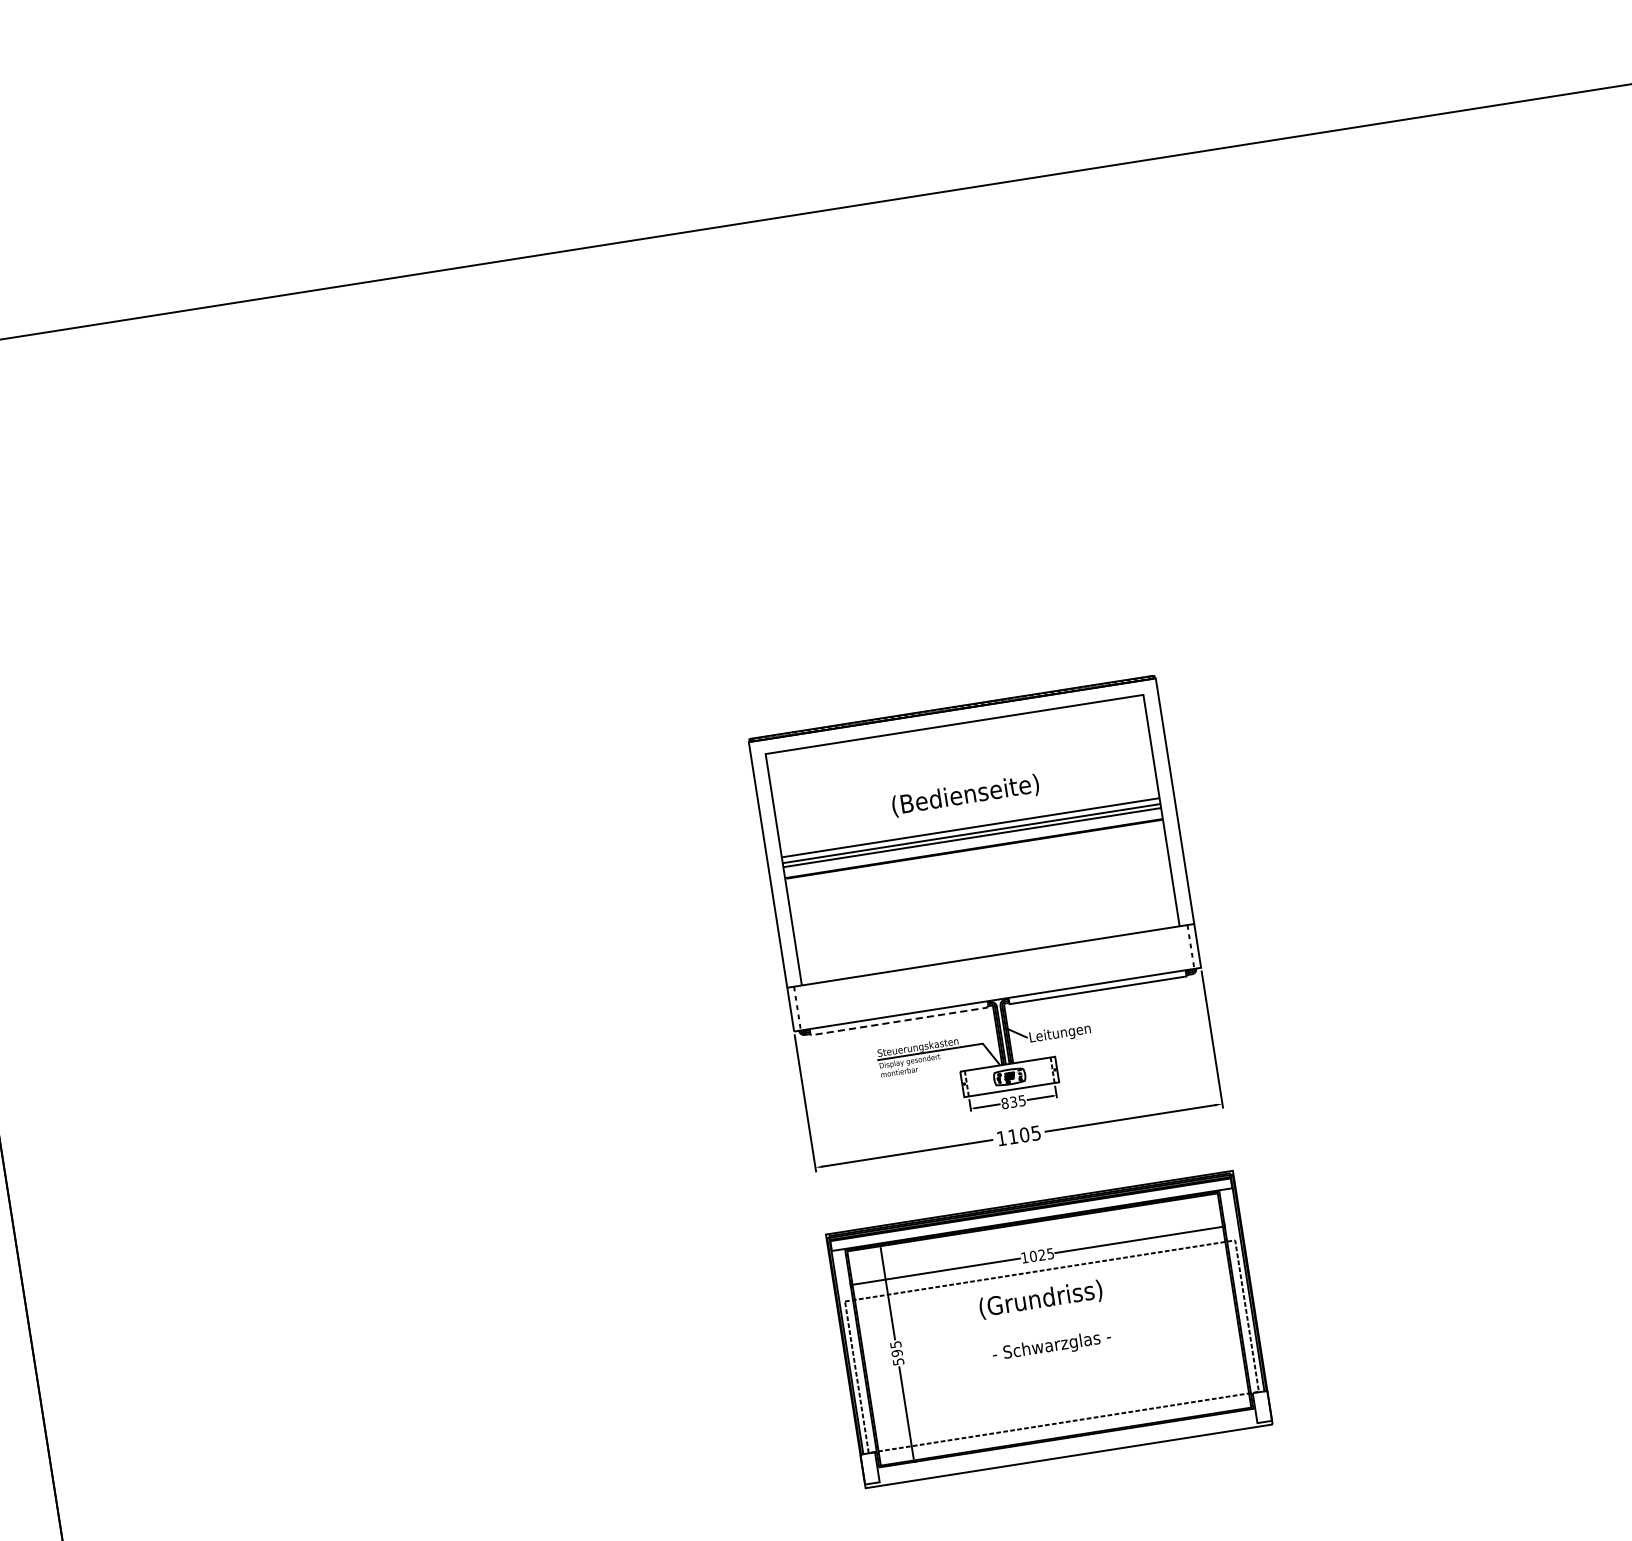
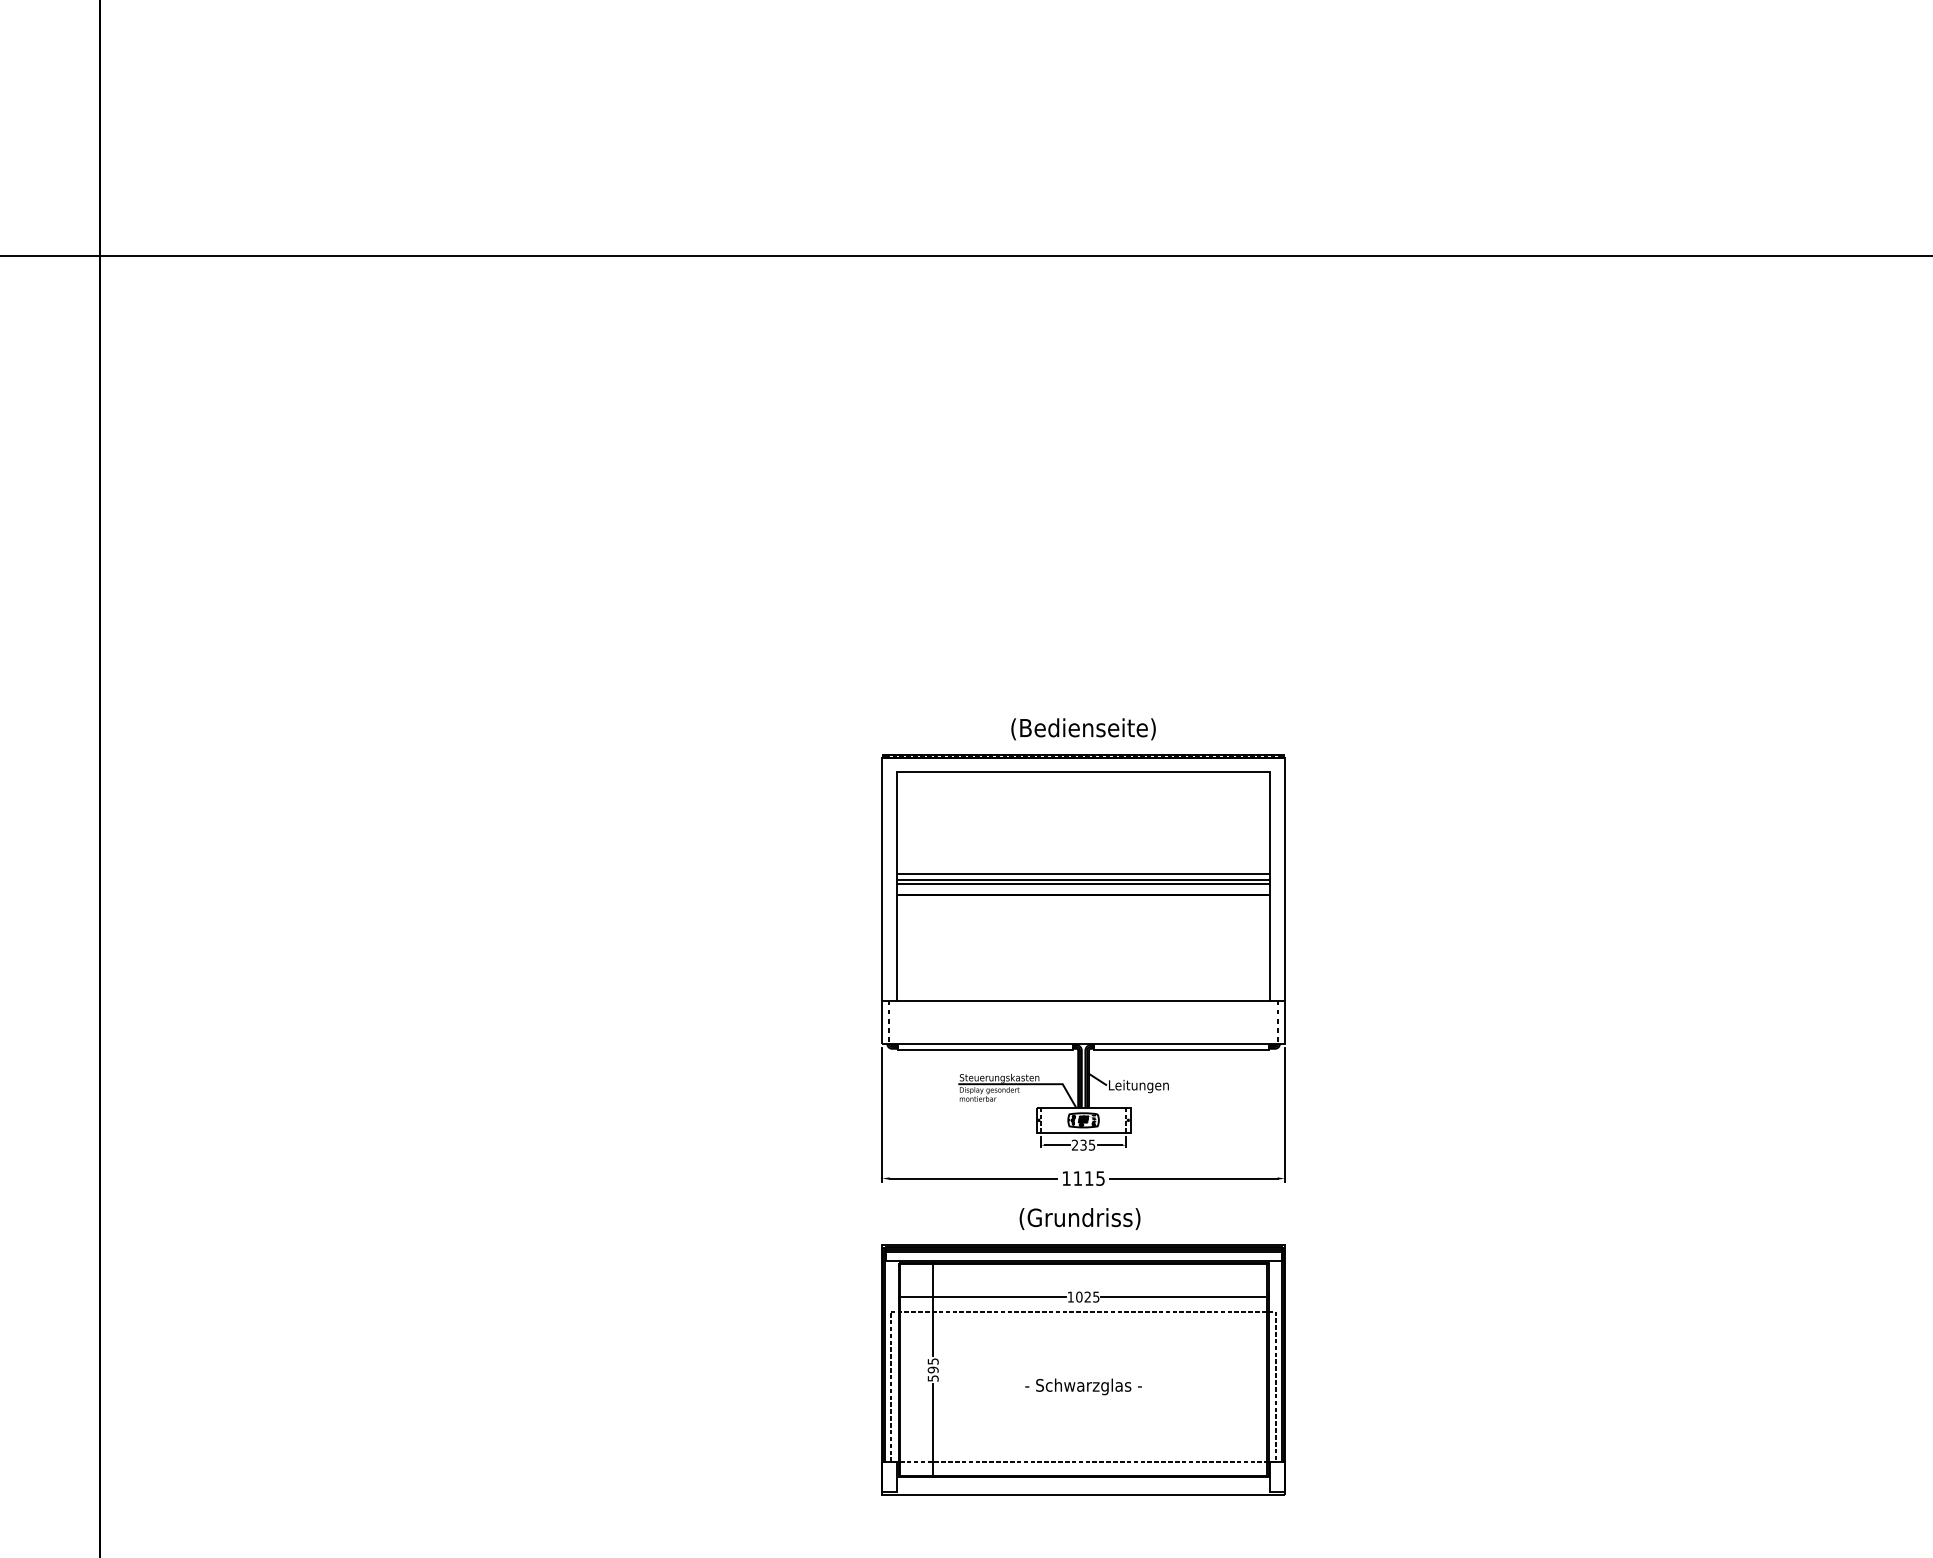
text: (965, 795) -> (1083, 729), moved
line: (899, 1021) -> (985, 1050), dashed -> solid
text: (1004, 1102) -> (1074, 1144), 835 -> 235
text: (1023, 1135) -> (1088, 1178), 1105 -> 1115
text: (1040, 1299) -> (1079, 1218), moved

